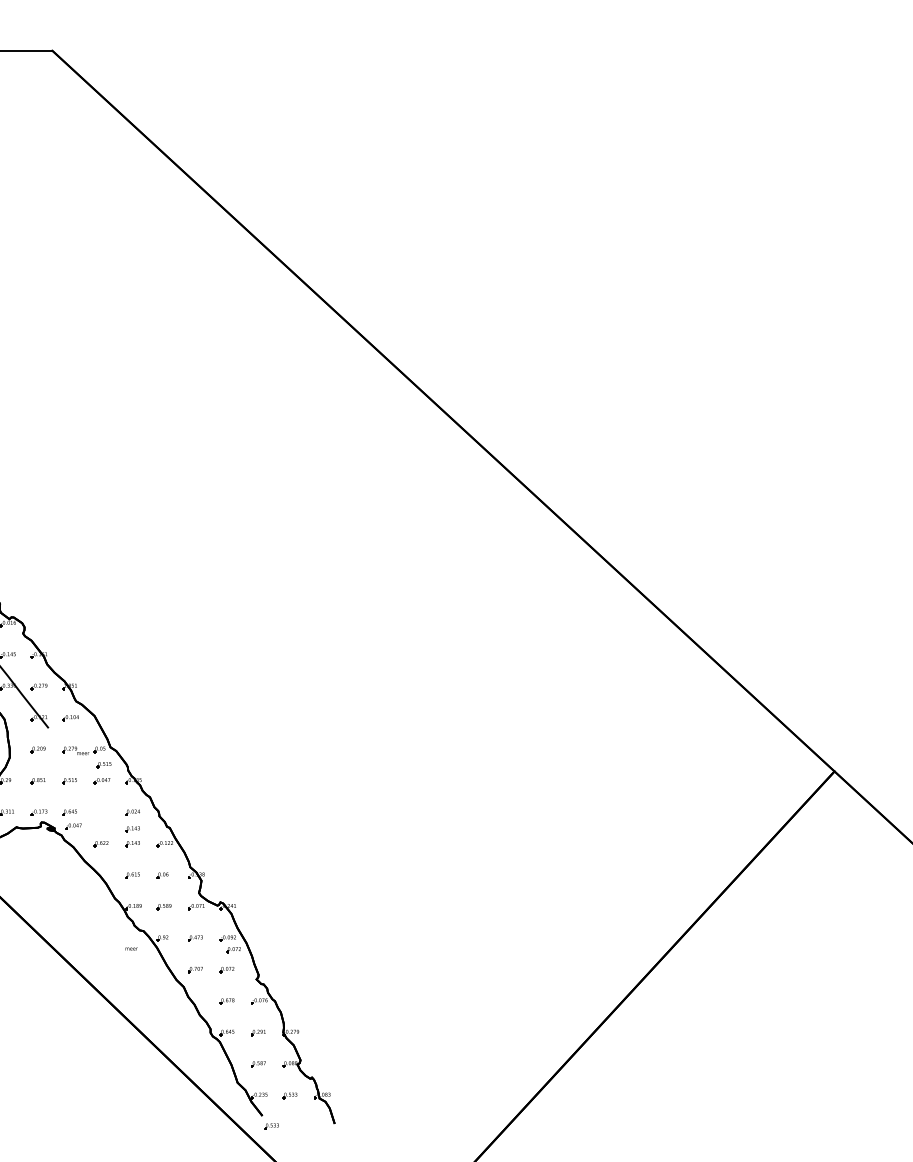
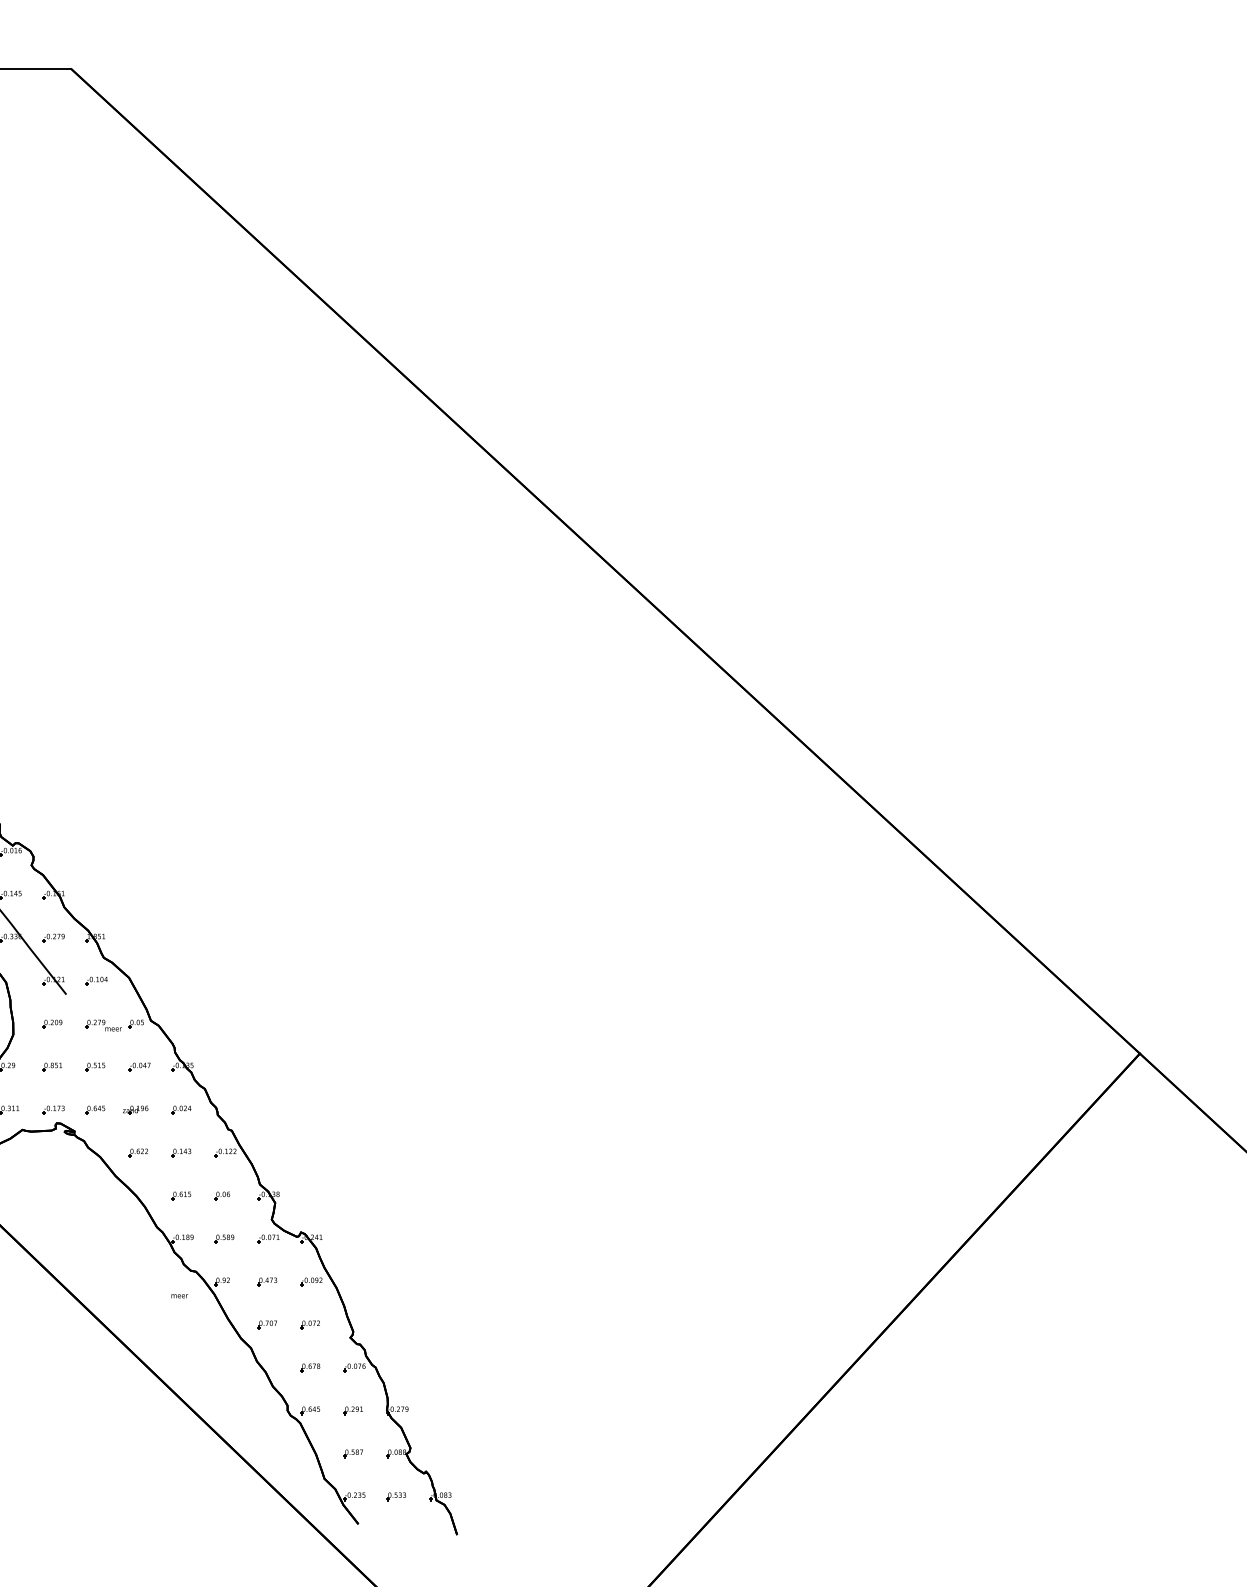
part: (104, 764) -> (142, 1044), removed
part: (99, 812) -> (135, 1109), added
part: (73, 826) -> (100, 1128), removed
part: (132, 829) -> (181, 1132), removed
part: (233, 949) -> (318, 1297), removed
part: (271, 1126) -> (370, 1538), removed

